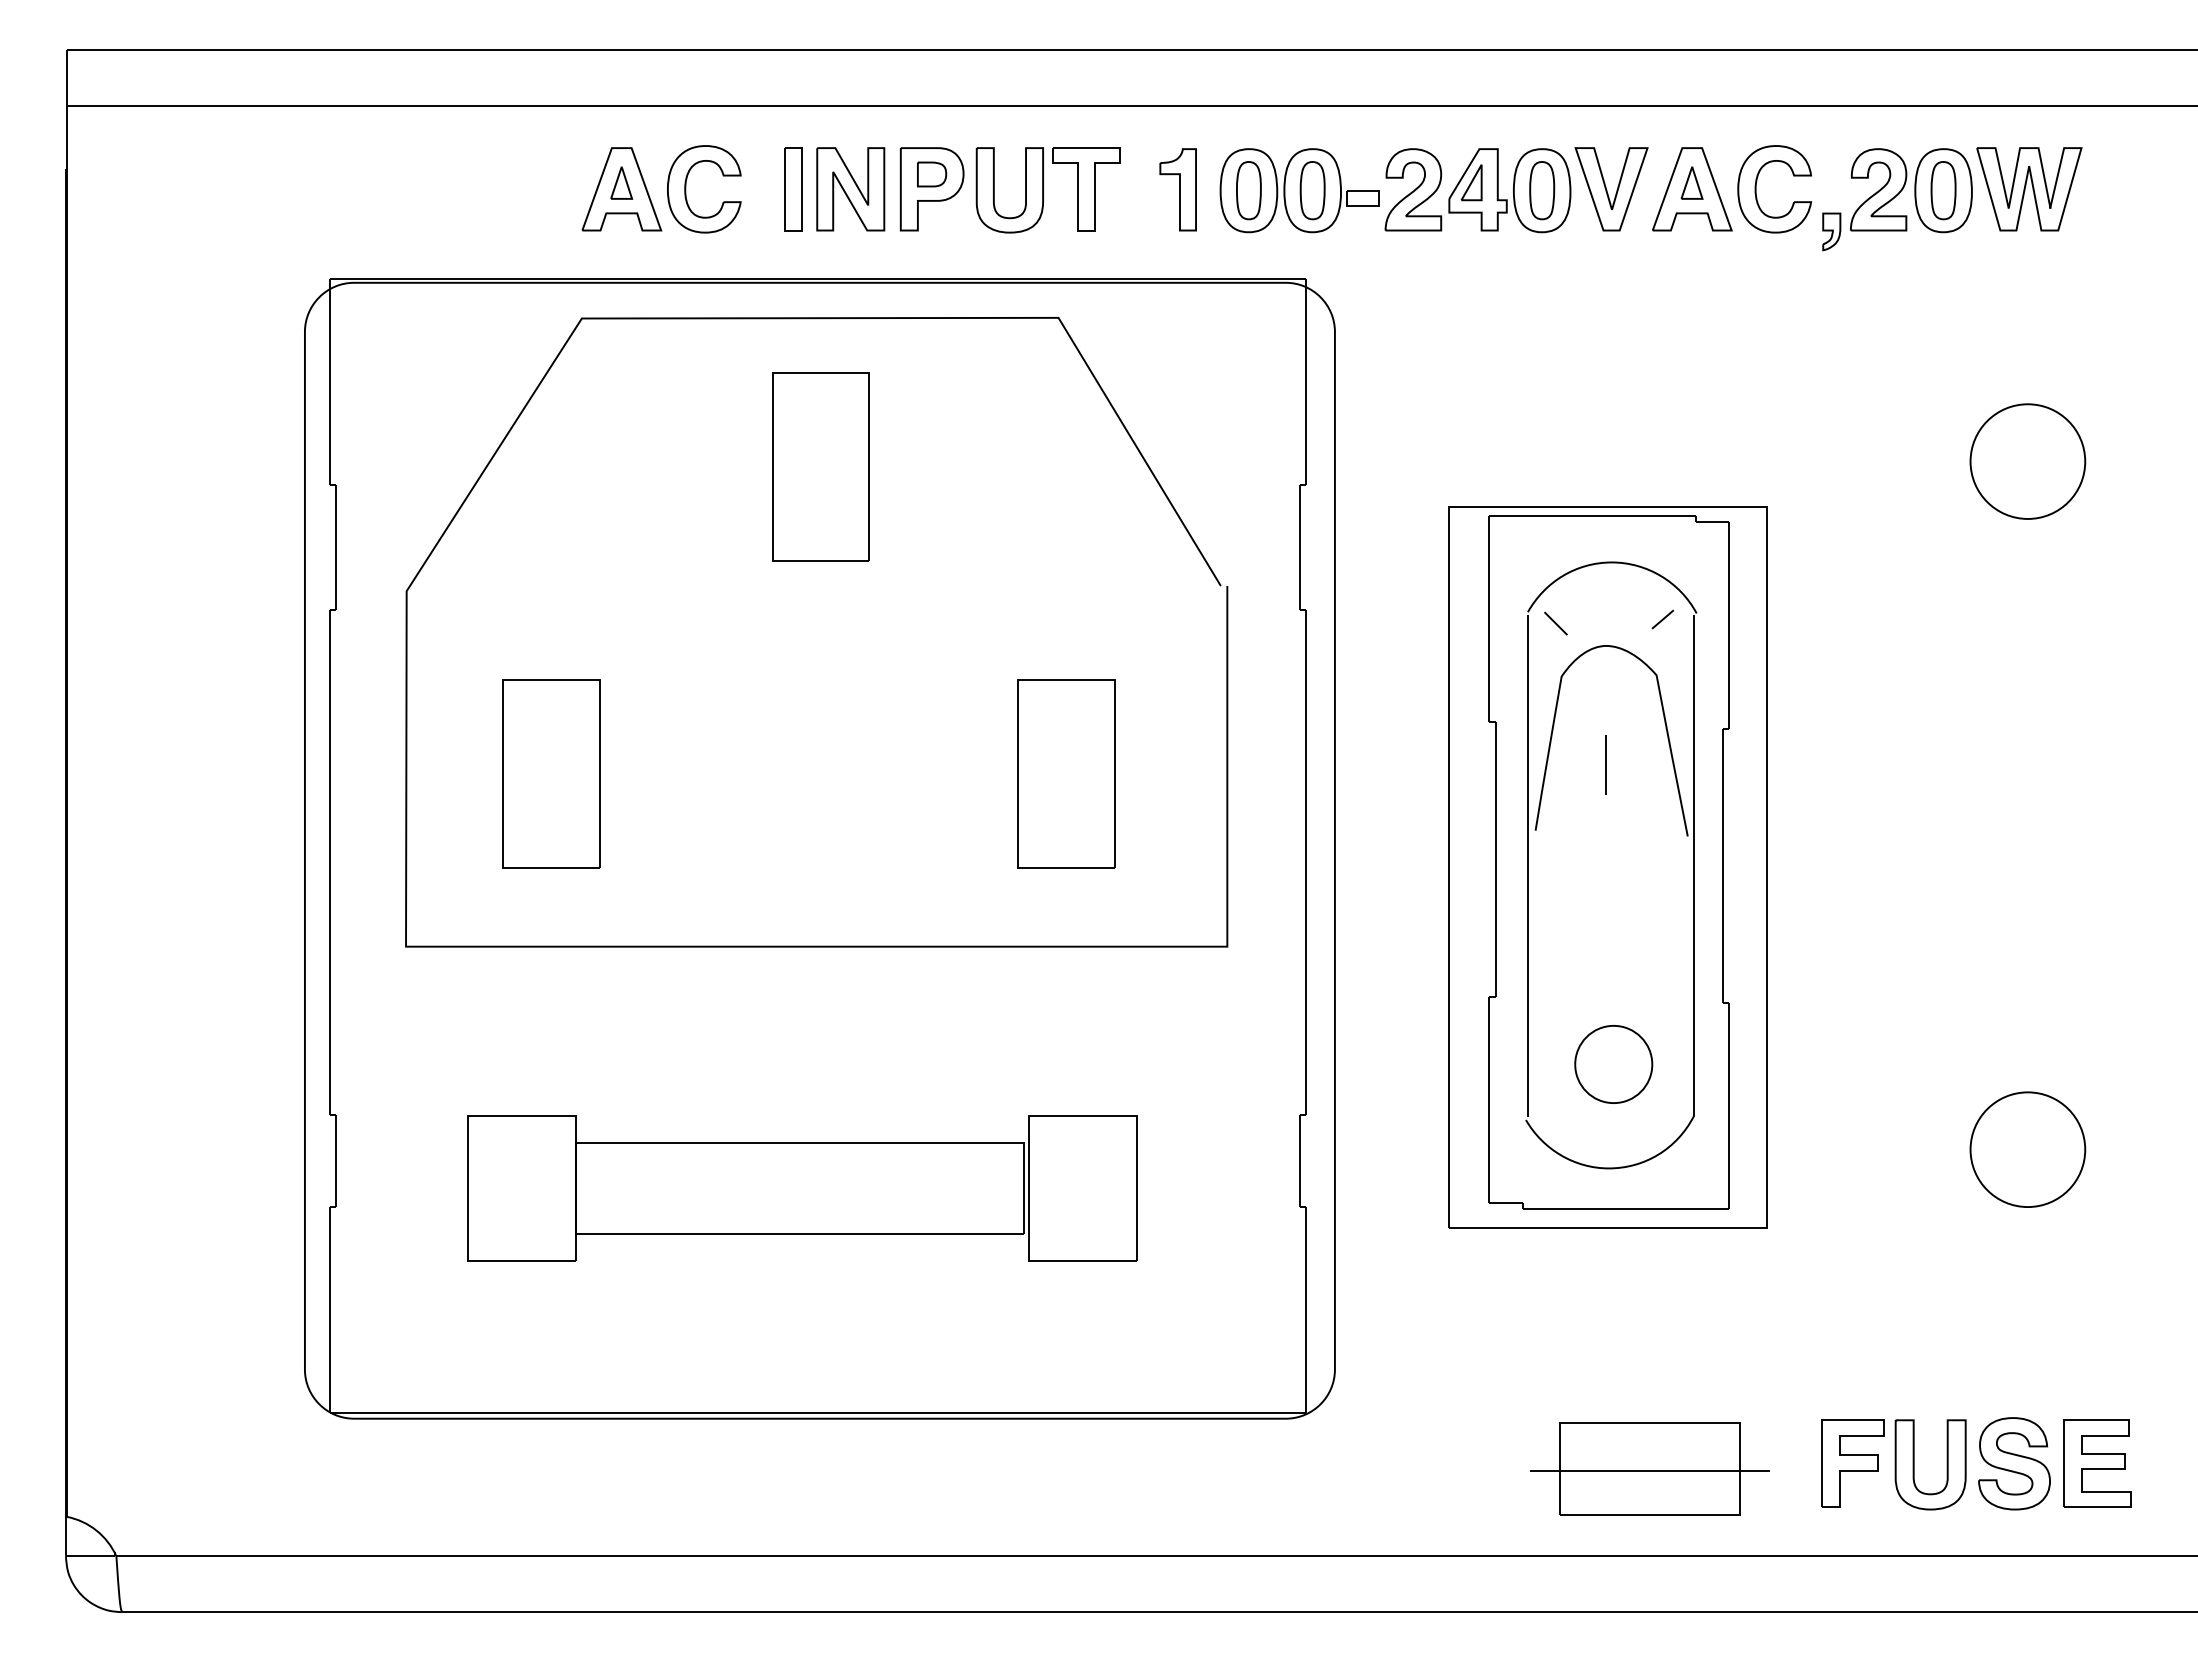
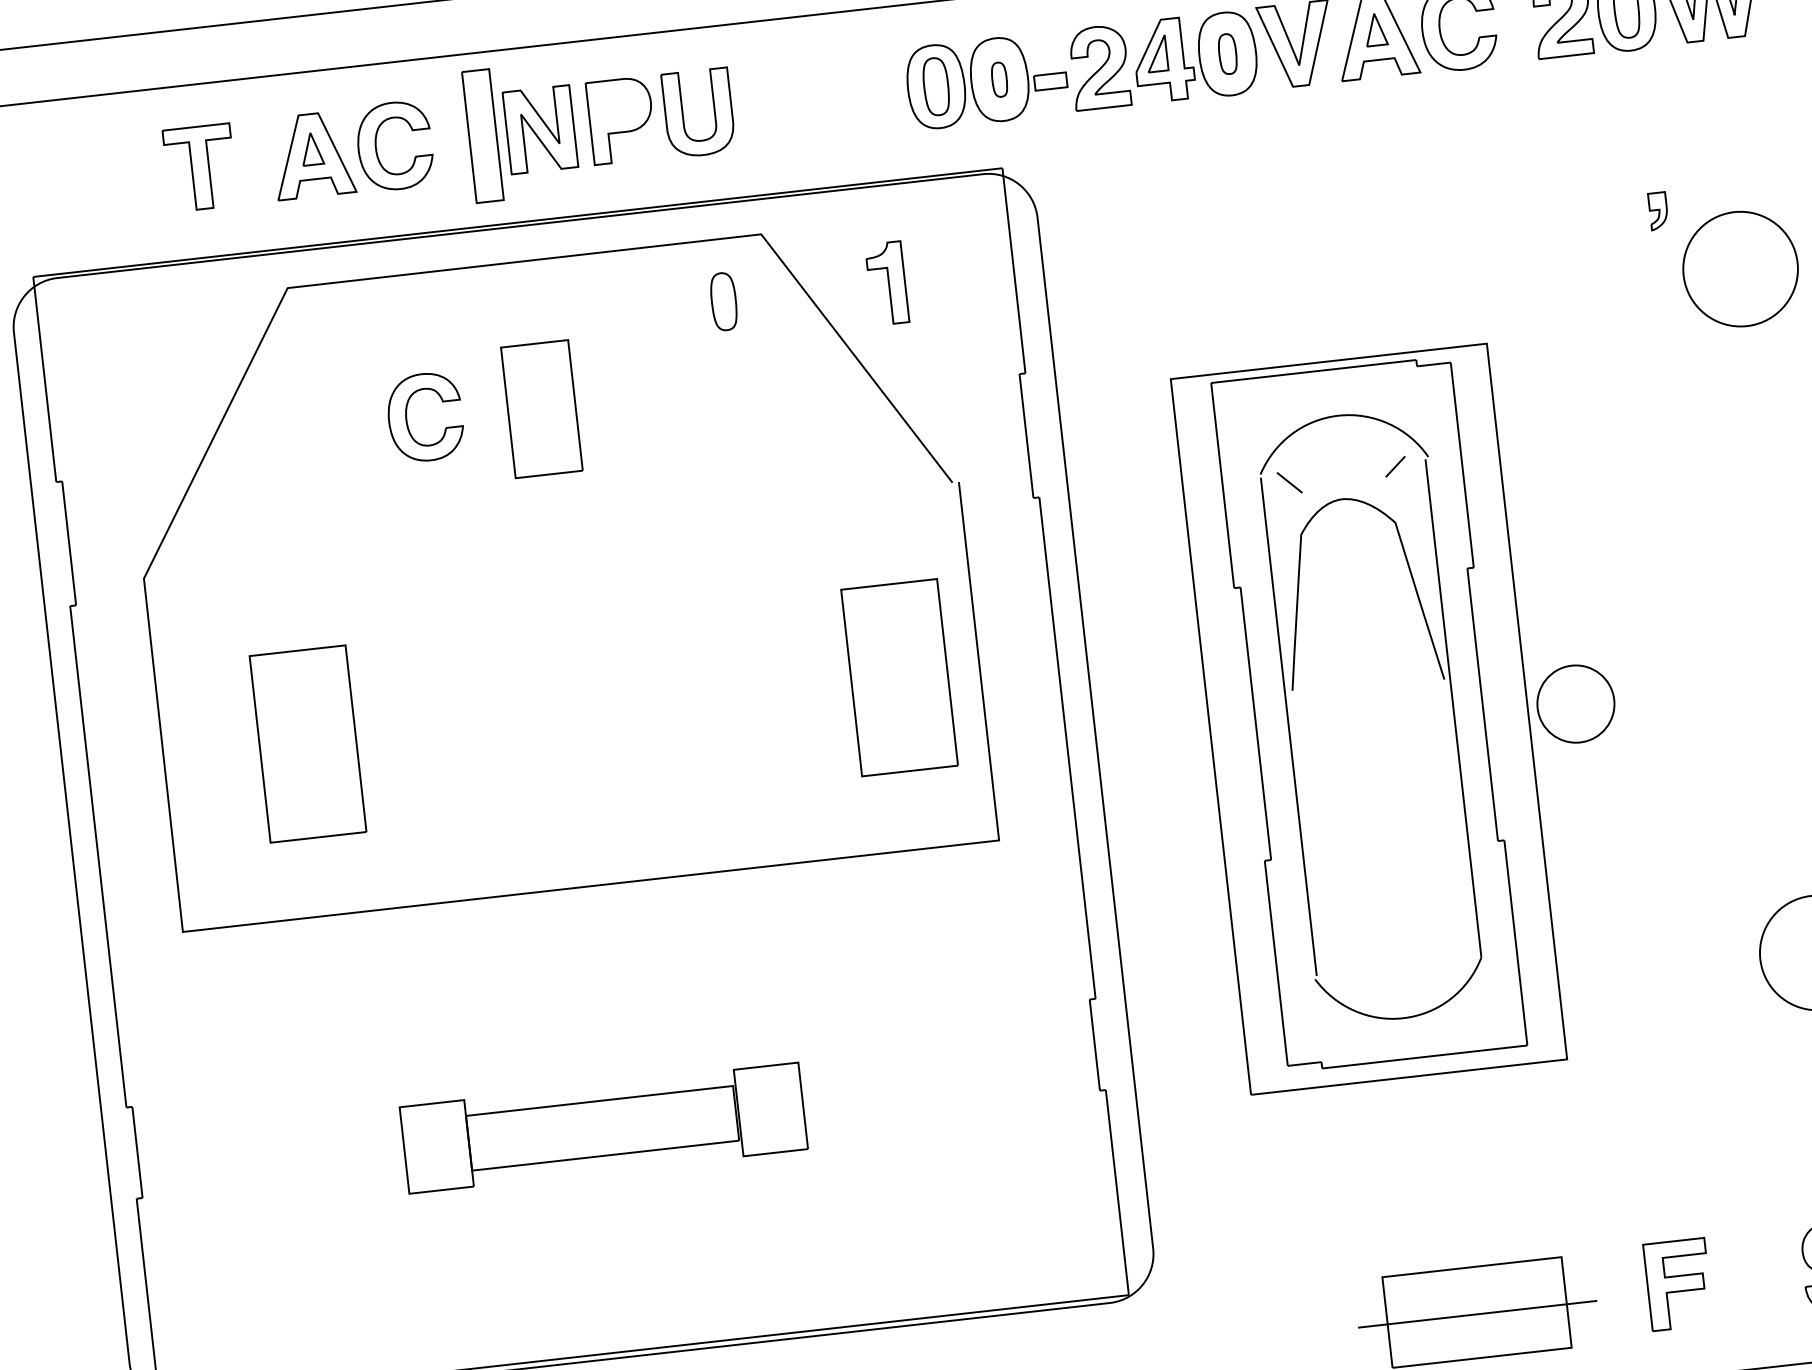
part: (932, 174) -> (620, 105), removed
part: (793, 189) -> (483, 136), size x1.6
part: (1086, 189) -> (200, 168), moved
part: (1177, 189) -> (886, 283), moved
part: (1312, 190) -> (999, 79), size x0.6
part: (1542, 190) -> (1228, 53), size x0.7
part: (1831, 231) -> (1658, 210), moved
part: (1013, 380) -> (723, 301), added
part: (686, 462) -> (407, 419), added
part: (820, 466) -> (541, 408), size x0.7
line: (1605, 764) -> (1354, 617), removed
part: (1066, 773) -> (899, 677), moved
part: (1613, 1064) -> (1575, 704), moved
part: (802, 1188) -> (603, 1128), size x0.6
part: (1914, 1464) -> (1739, 1278), removed

